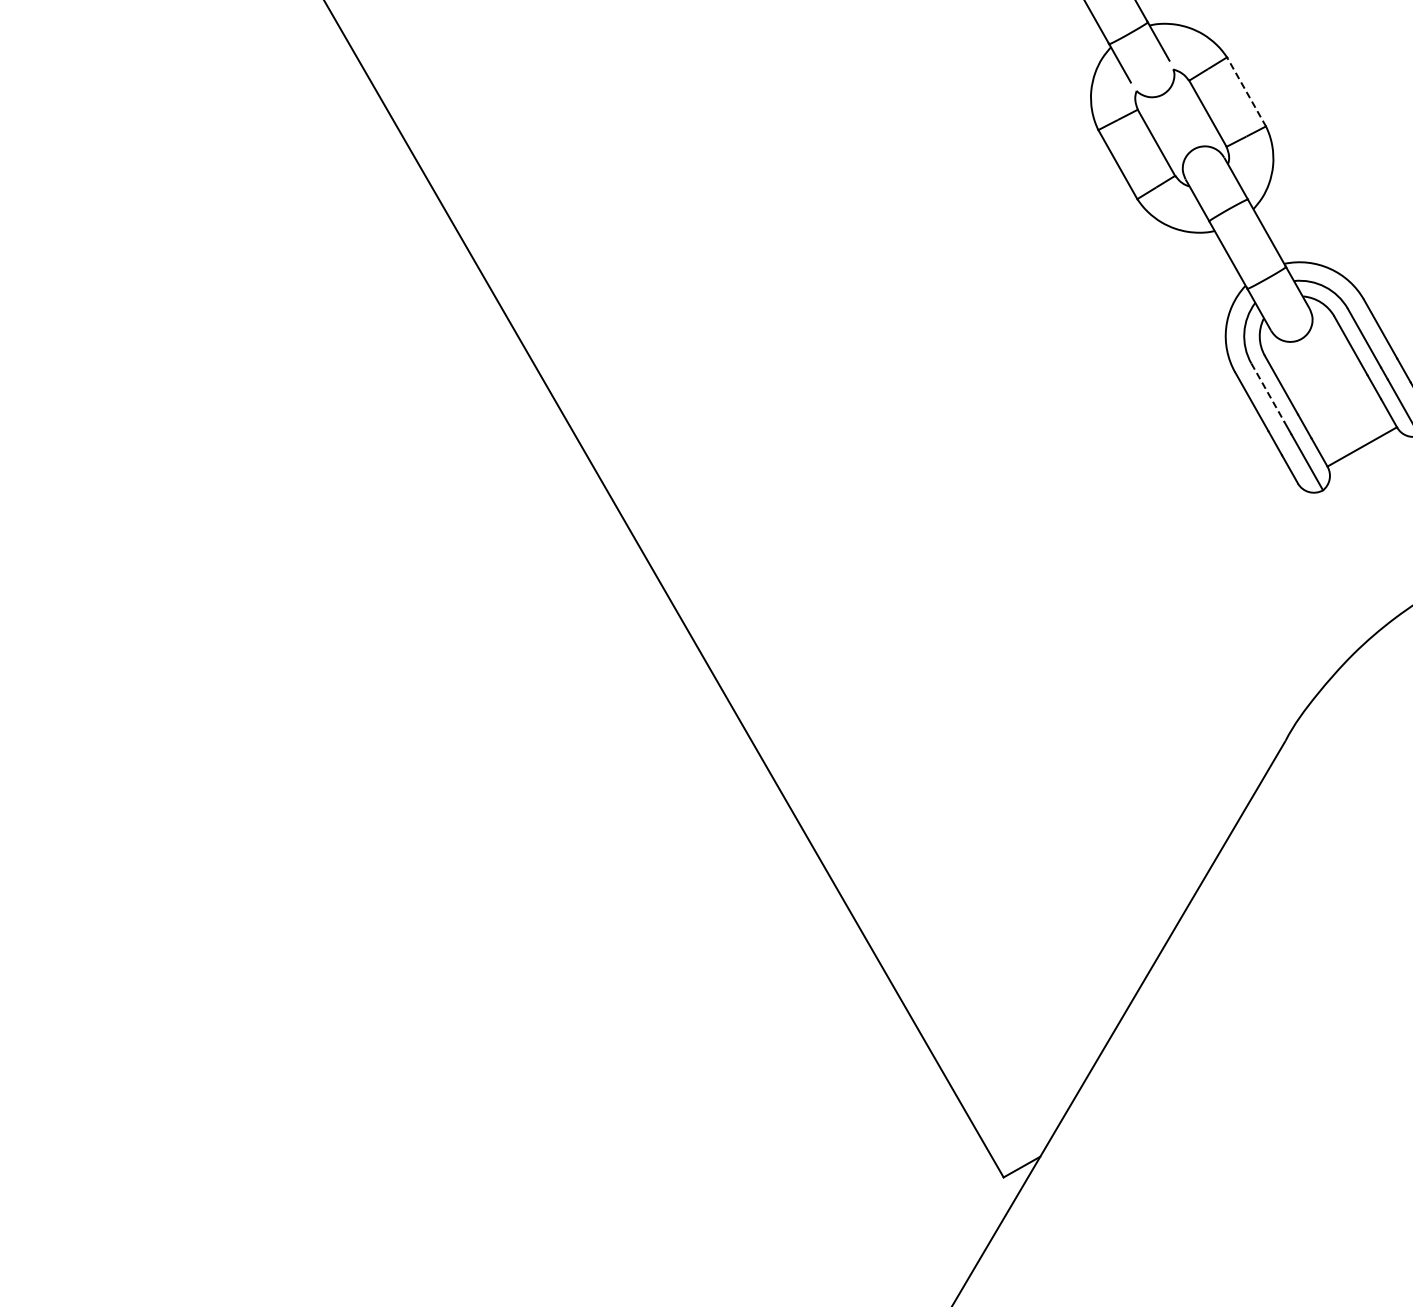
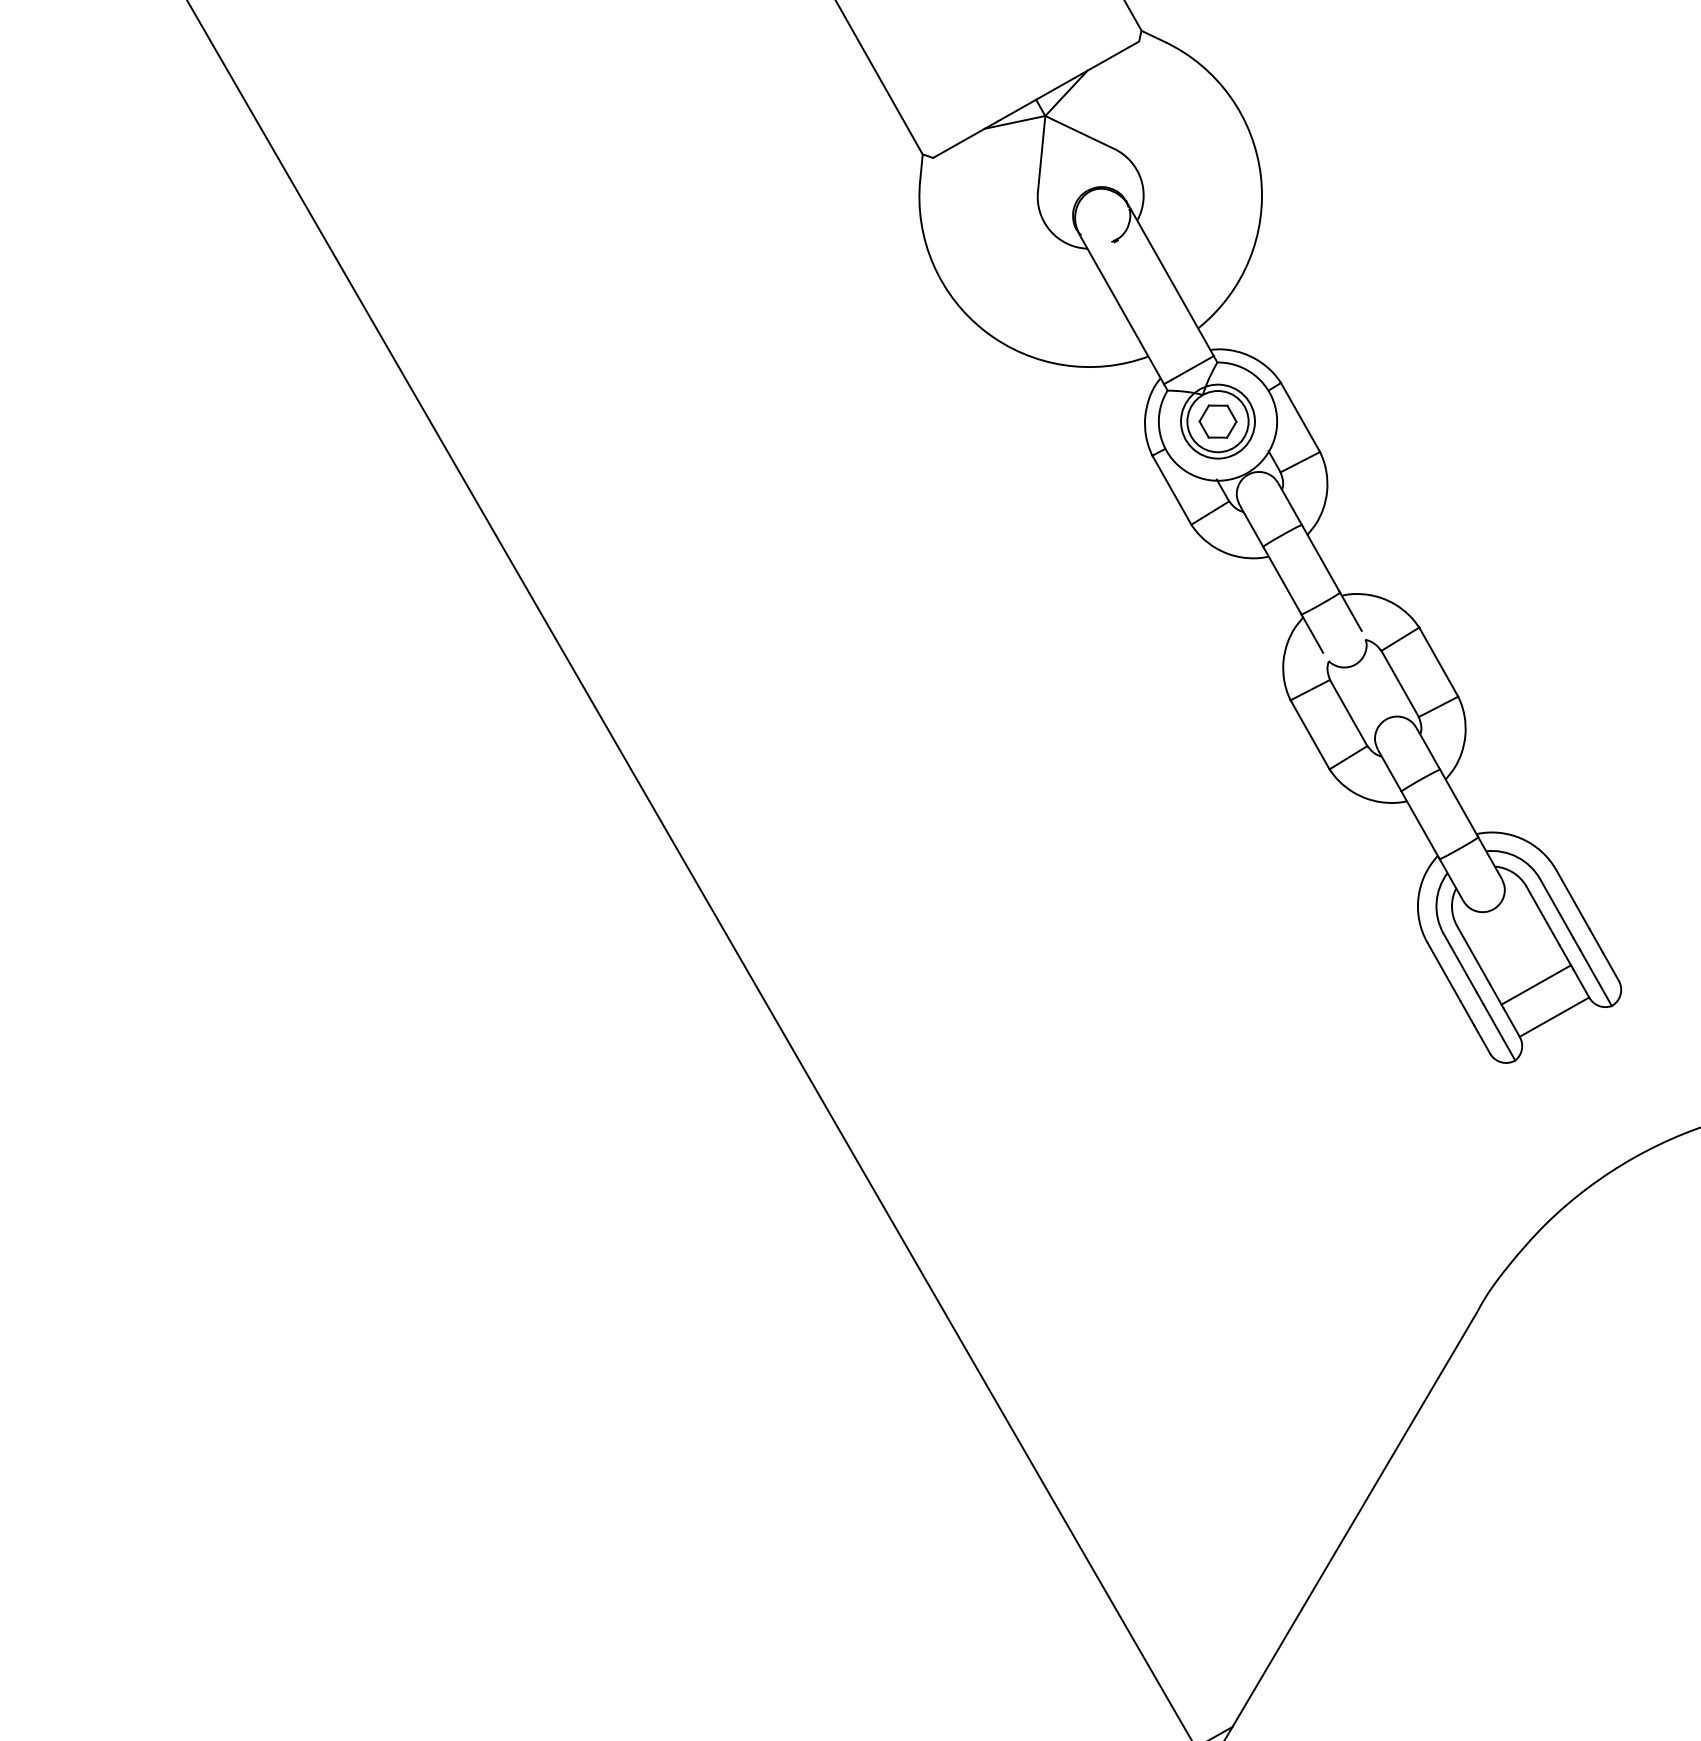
line: (1246, 91) -> (1438, 661), dashed -> solid
line: (1268, 393) -> (1460, 963), dashed -> solid
line: (1344, 414) -> (1536, 984), added

